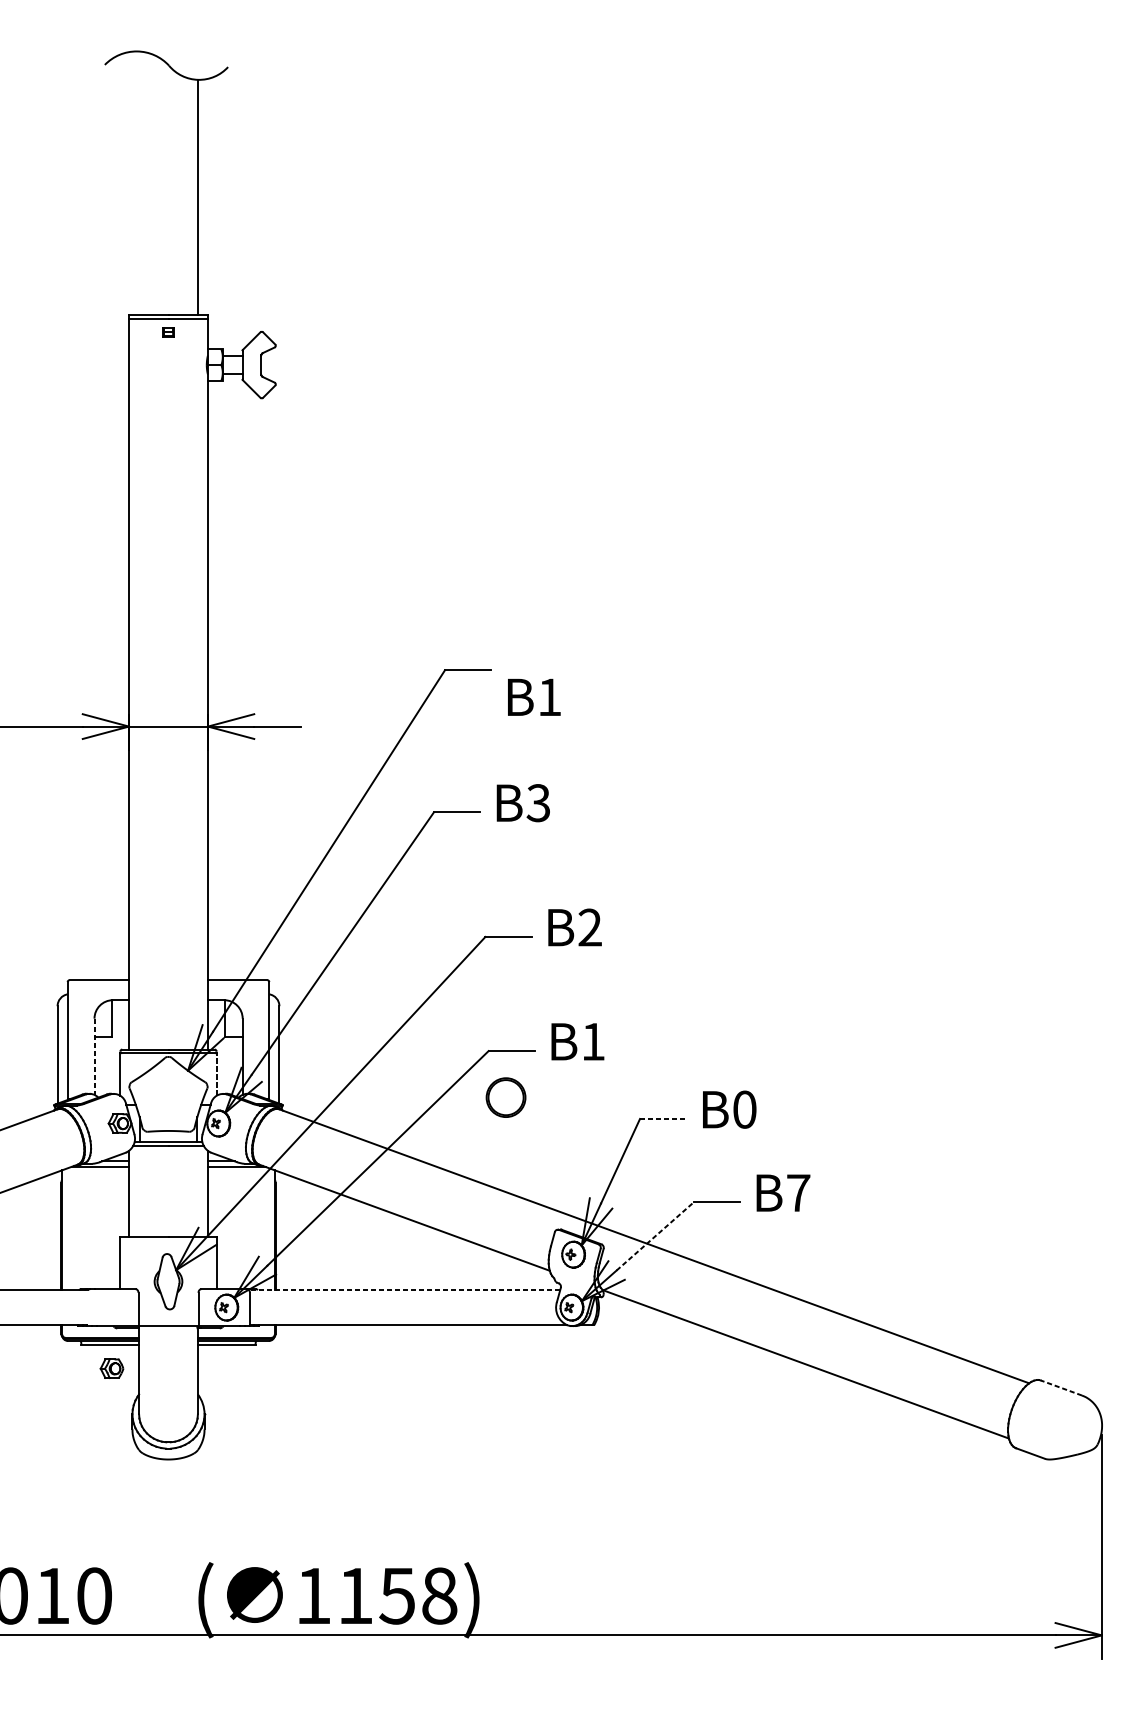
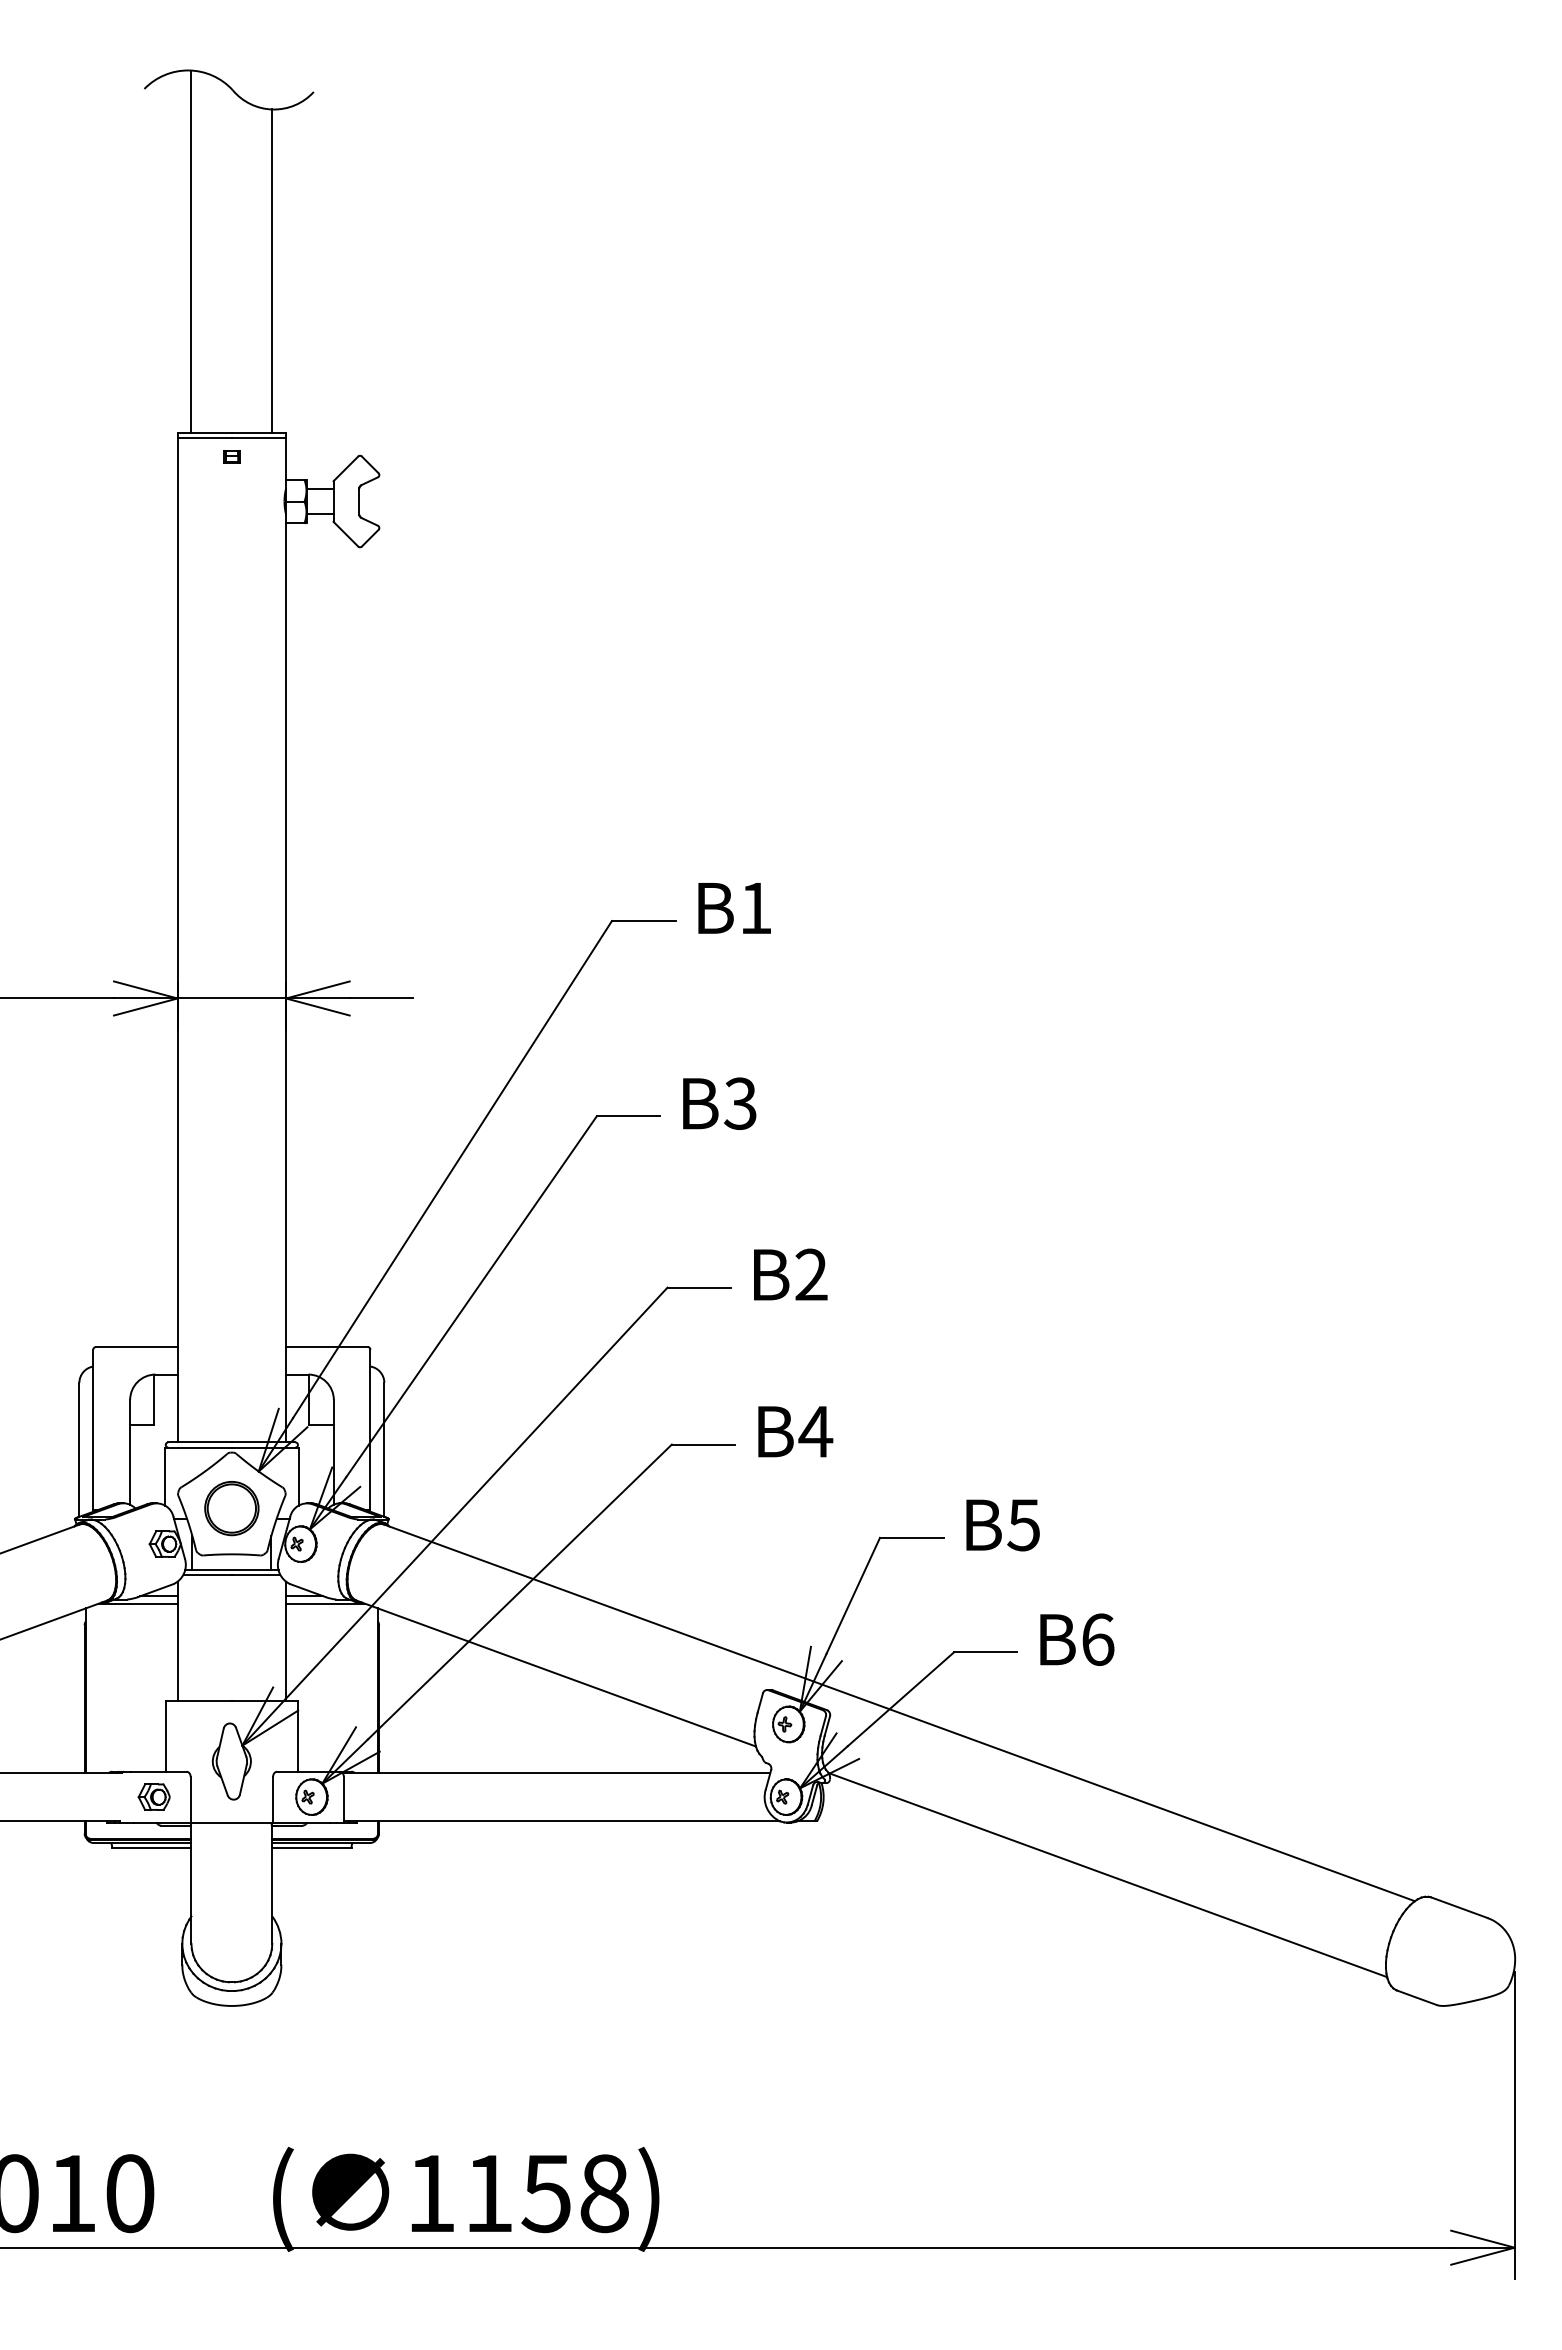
line: (139, 183) -> (191, 251), added
text: (534, 697) -> (734, 908), moved
text: (593, 1041) -> (815, 1431), B1 -> B4
line: (94, 1056) -> (130, 1452), dashed -> solid
line: (216, 1074) -> (298, 1476), dashed -> solid
part: (505, 1097) -> (231, 1508), moved
text: (744, 1109) -> (1023, 1524), B0 -> B5
line: (662, 1118) -> (911, 1537), dashed -> solid
text: (798, 1192) -> (1098, 1639), B7 -> B6
line: (654, 1236) -> (900, 1699), dashed -> solid
line: (404, 1290) -> (556, 1773), dashed -> solid
part: (111, 1368) -> (153, 1796), moved
line: (1060, 1387) -> (1458, 1907), dashed -> solid

